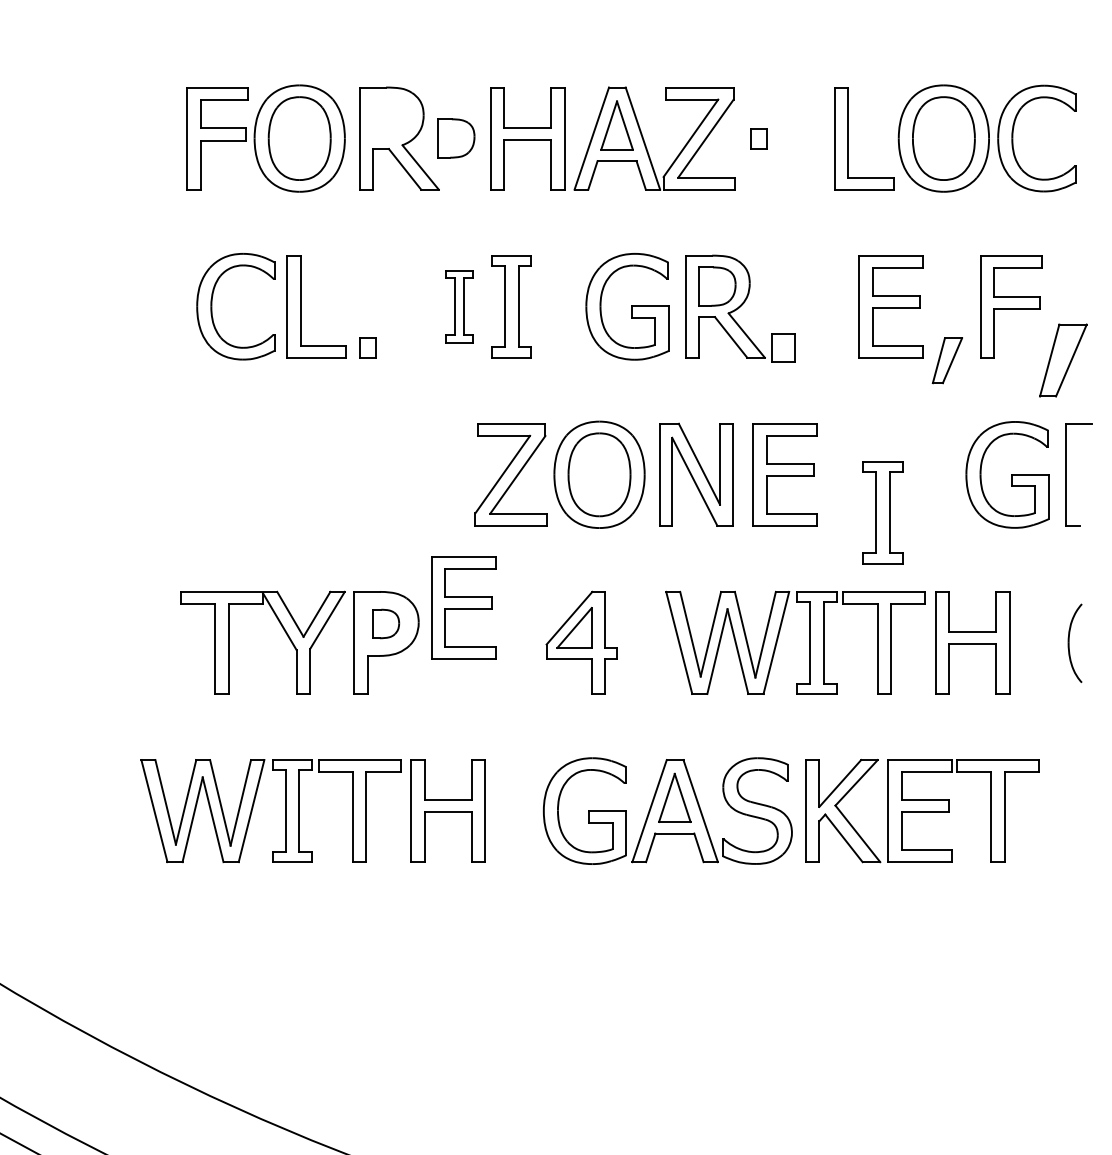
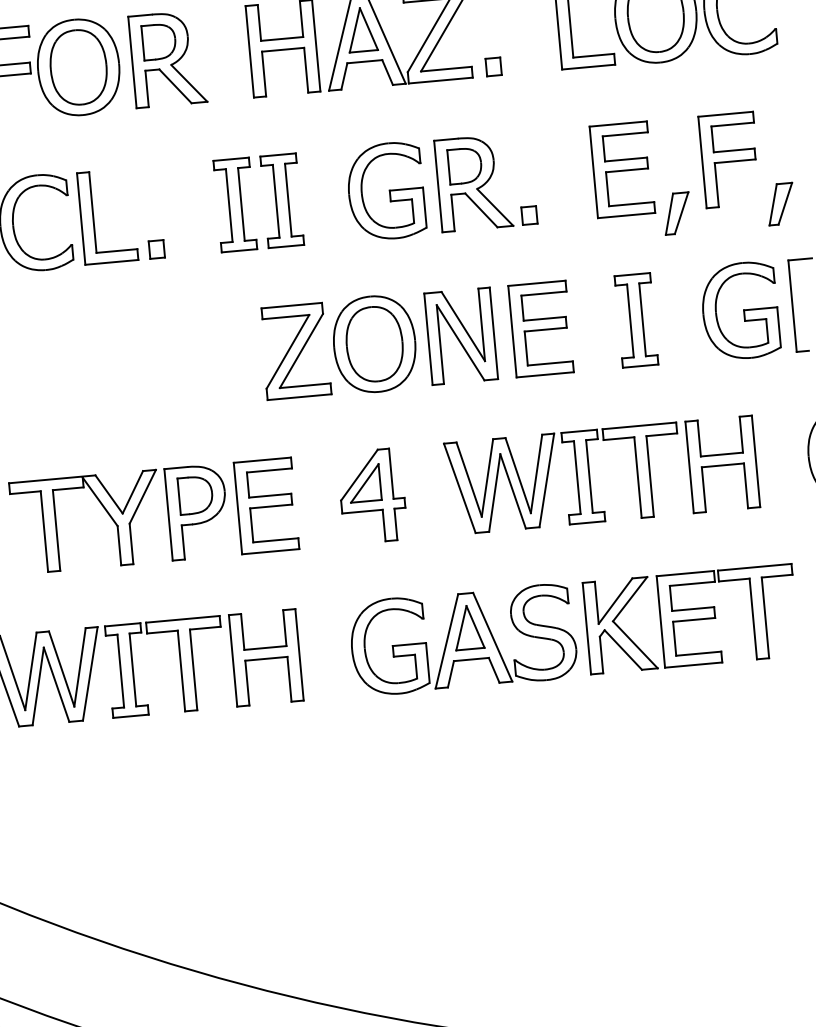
part: (456, 138) -> (159, 41), moved
part: (758, 138) -> (493, 66), moved
part: (459, 306) -> (235, 204), size x1.43
part: (783, 347) -> (529, 215), size x0.71
part: (1062, 360) -> (780, 204), size x0.62
part: (882, 512) -> (636, 320), moved
part: (463, 607) -> (266, 505), moved
part: (386, 623) -> (195, 494), size x1.43

